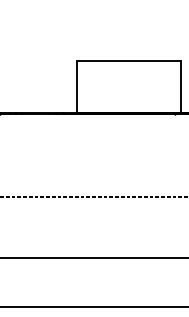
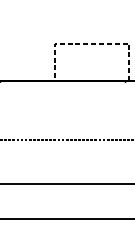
line: (128, 61) -> (91, 43), solid -> dashed

